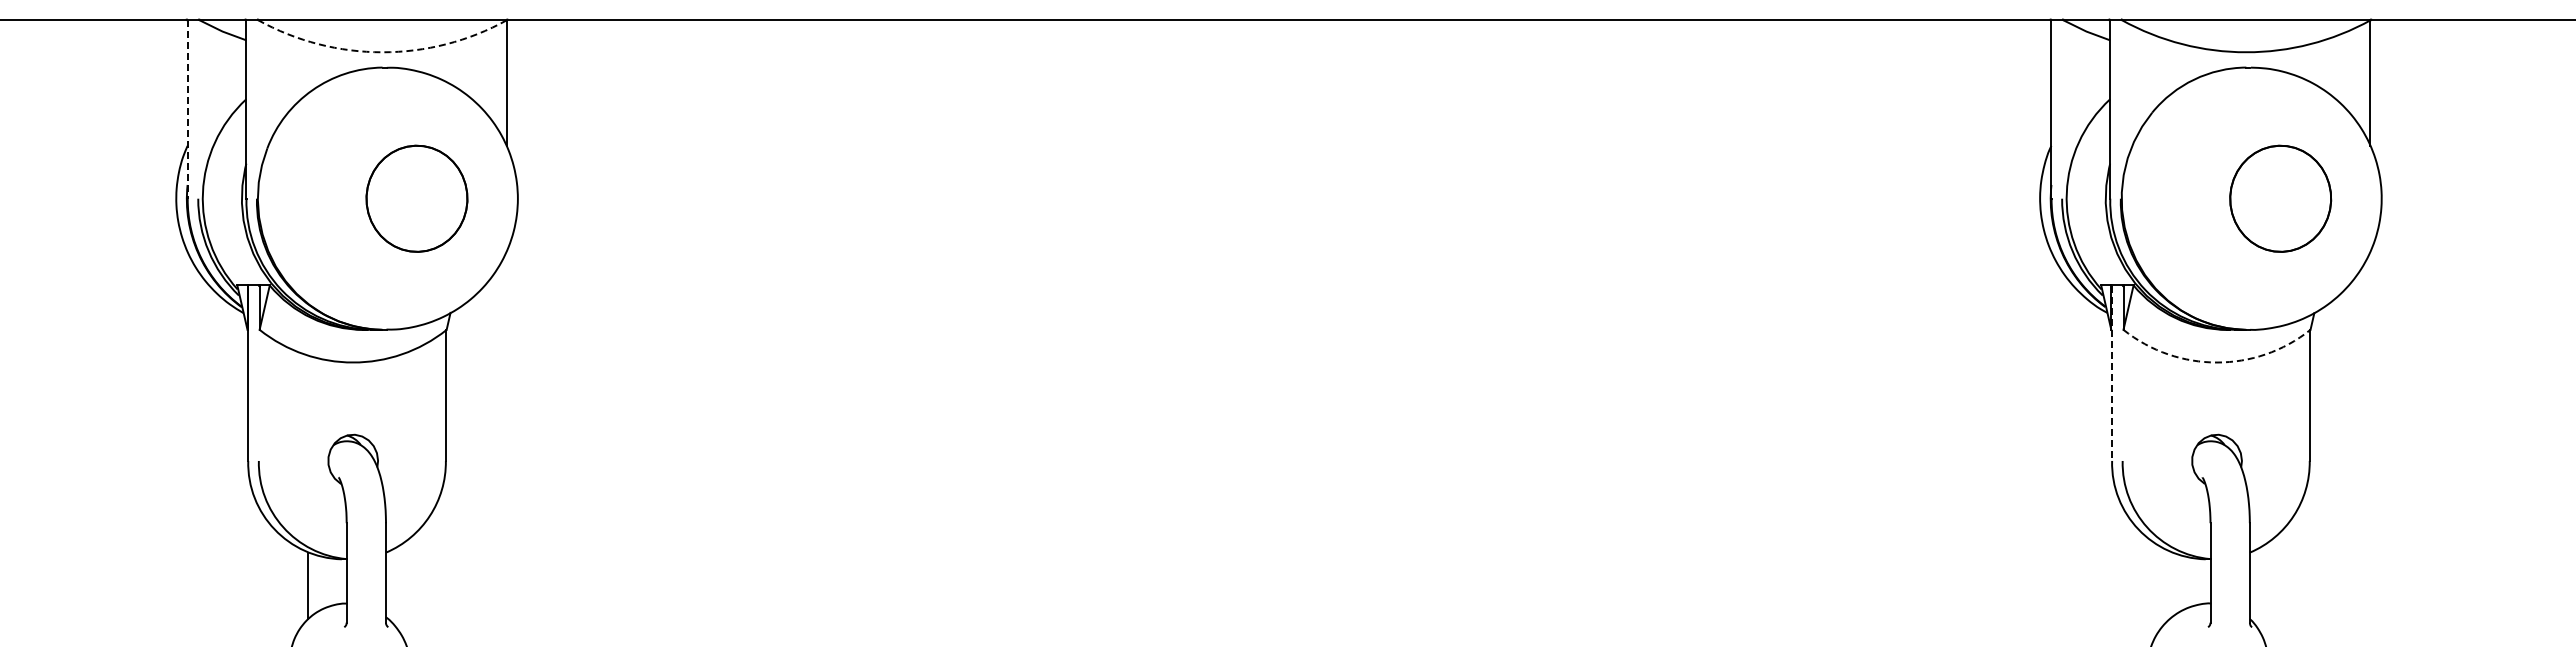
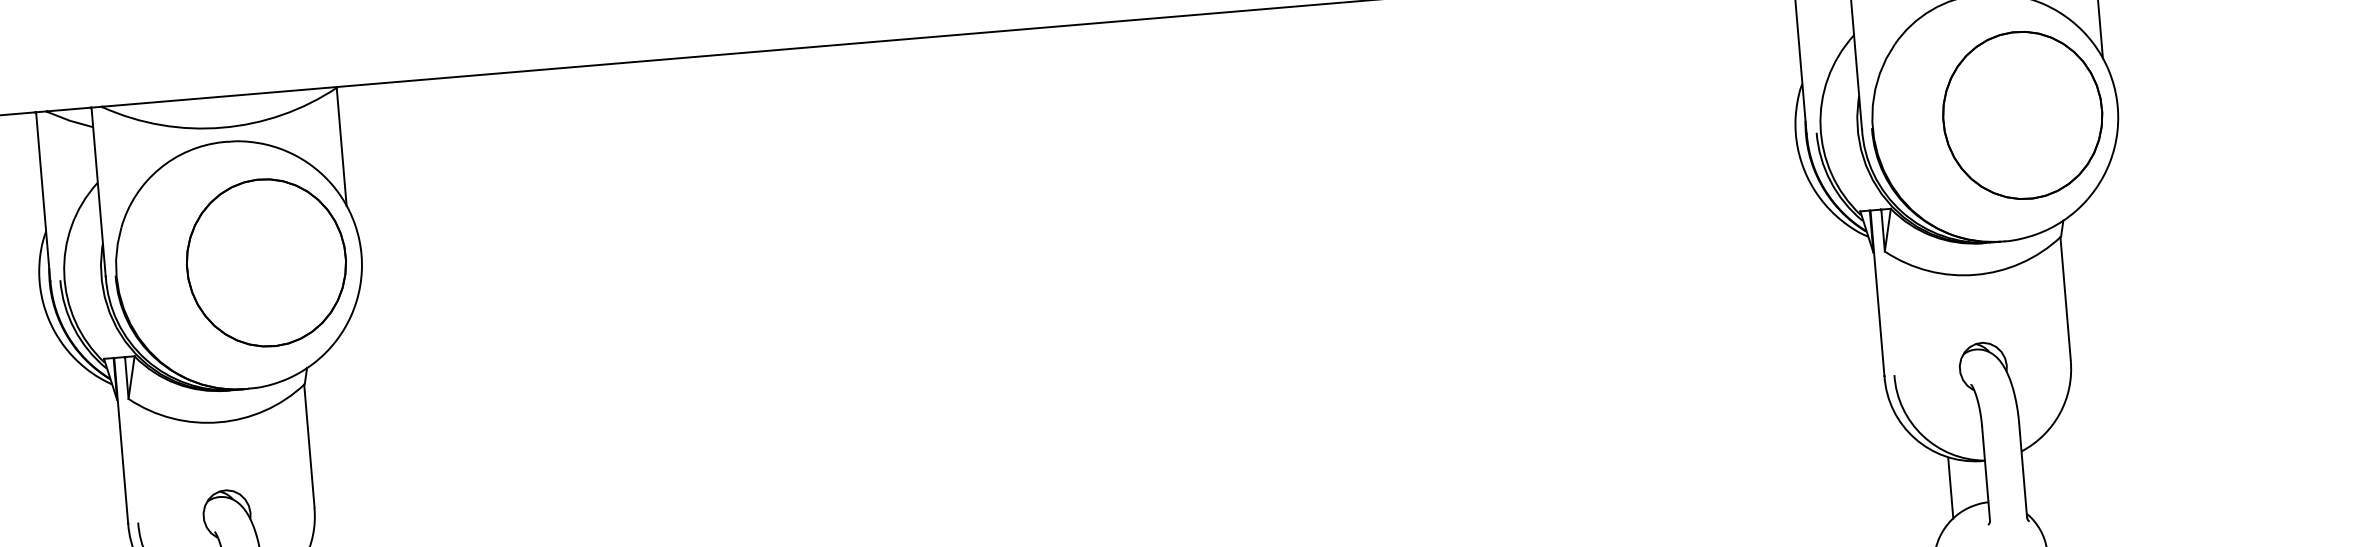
arc: (382, 52) -> (222, 127), dashed -> solid
line: (187, 109) -> (43, 197), dashed -> solid
part: (416, 198) -> (265, 262), size x1.67
part: (2280, 198) -> (2022, 115), size x1.67
arc: (2216, 362) -> (1975, 274), dashed -> solid
line: (2112, 373) -> (1877, 293), dashed -> solid
line: (2172, 584) -> (1951, 487), added

